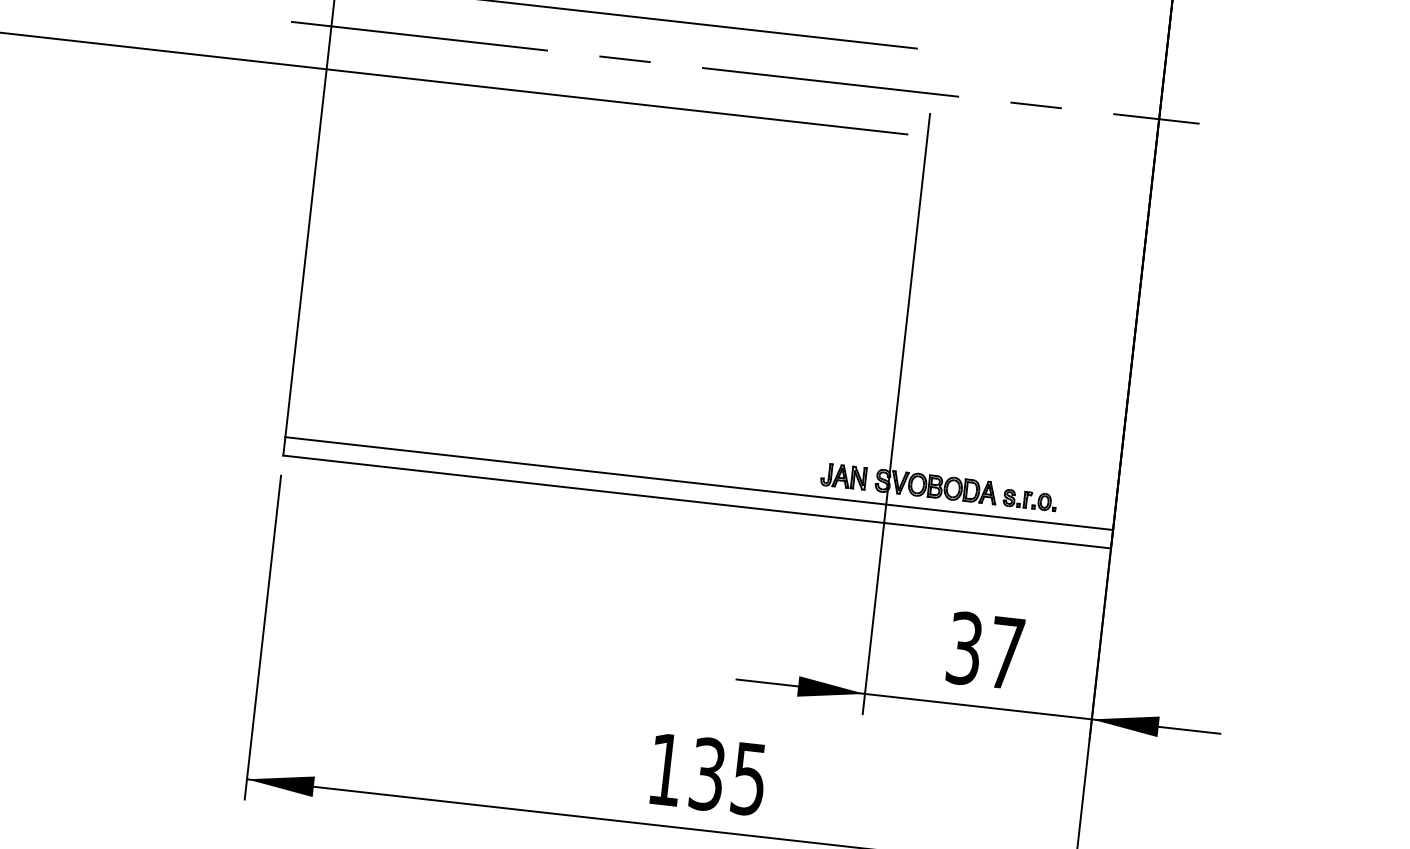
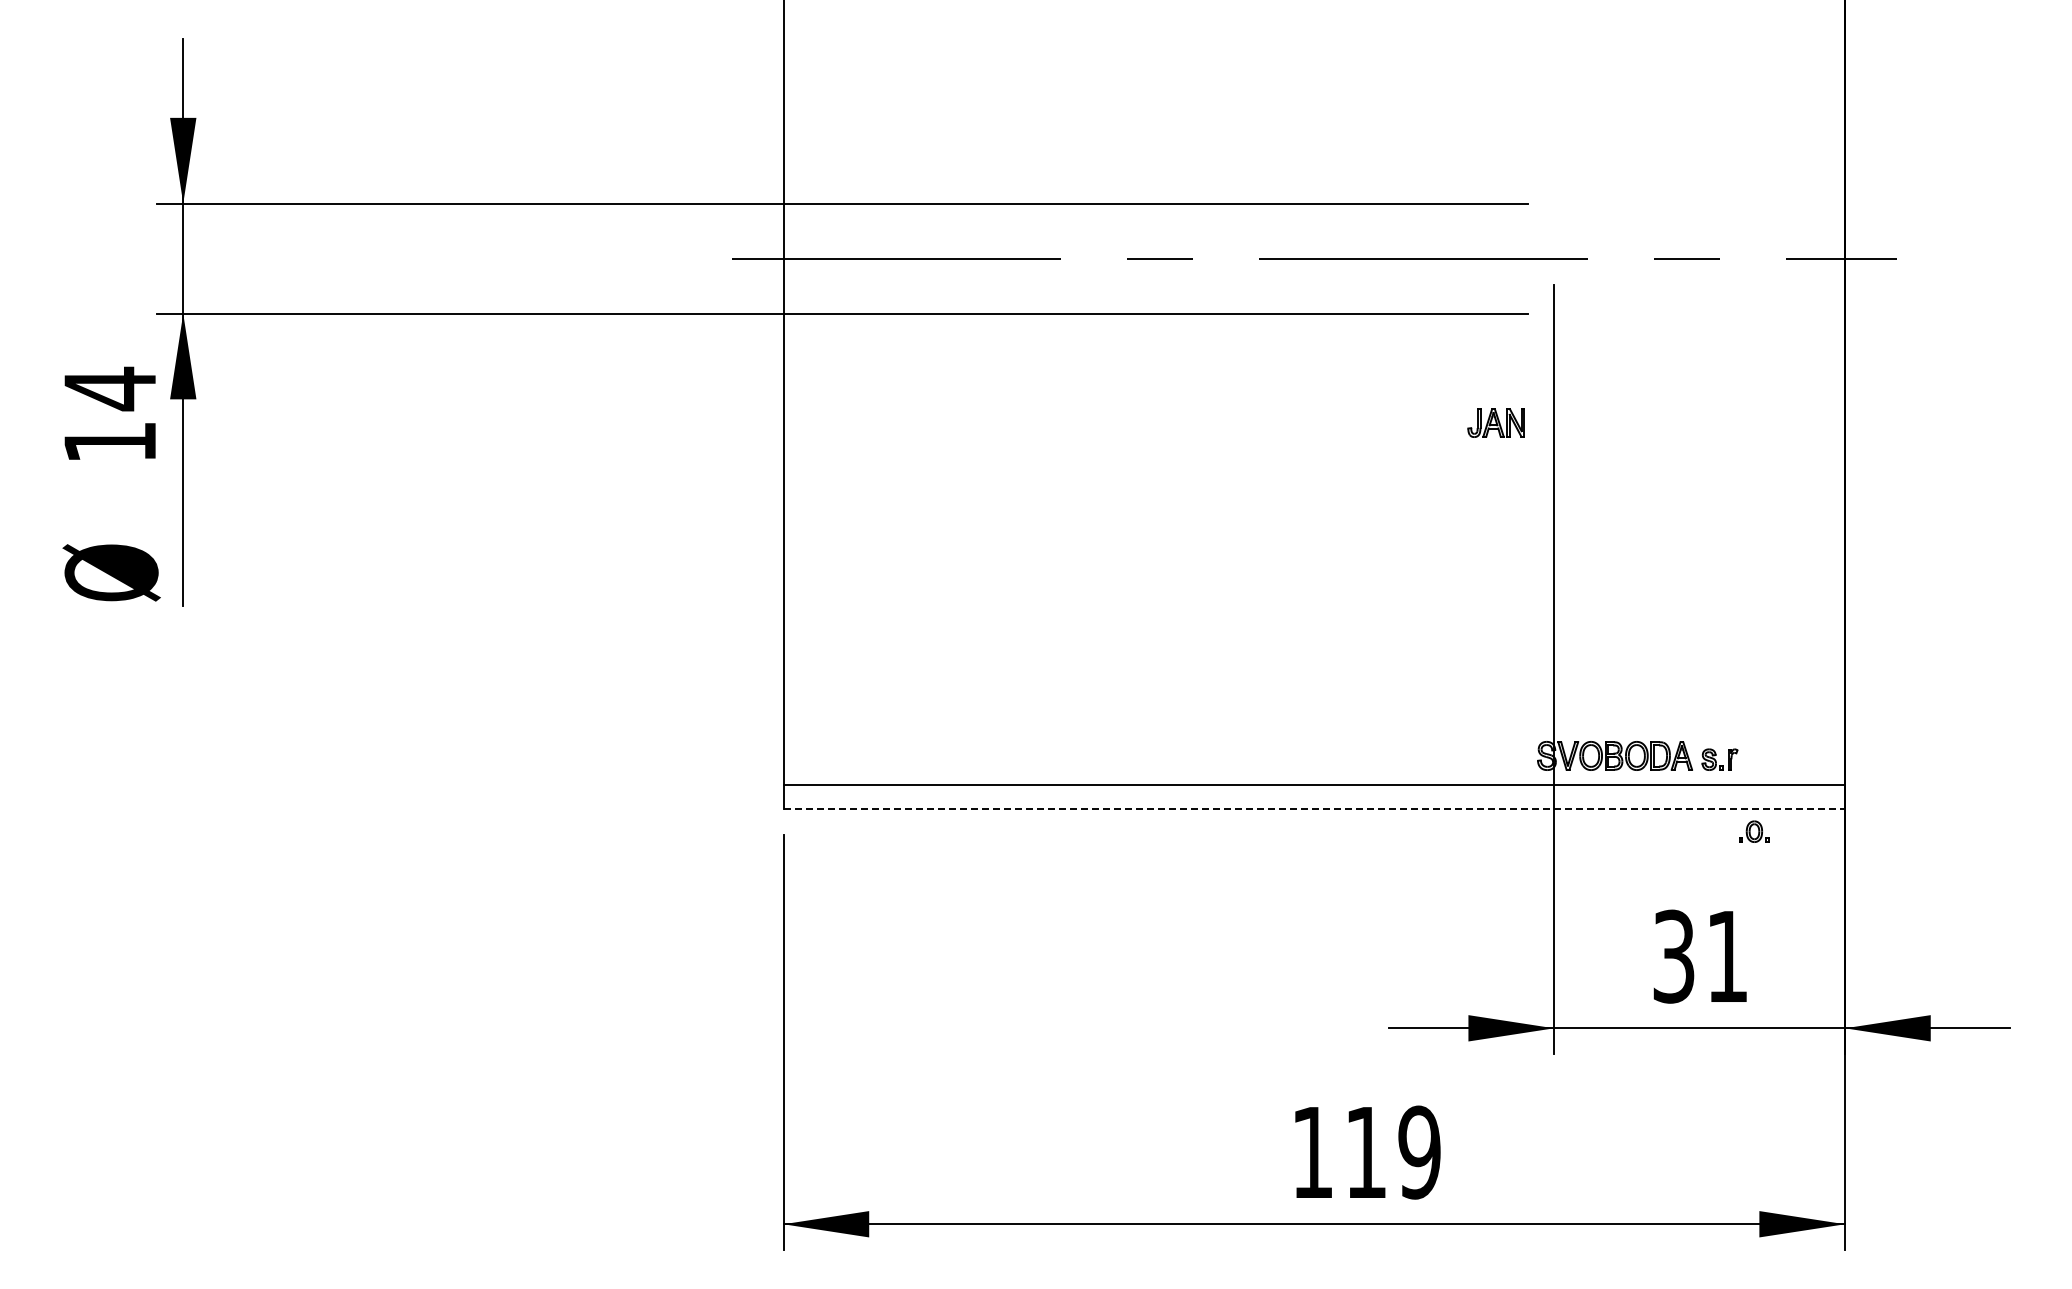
part: (843, 476) -> (1495, 422), moved
part: (1044, 501) -> (1754, 831), moved
line: (697, 502) -> (1314, 809), solid -> dashed
text: (1006, 653) -> (1727, 956), 37 -> 31
text: (728, 776) -> (1393, 1152), 135 -> 119

